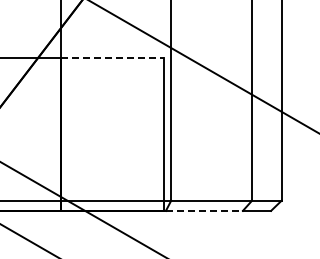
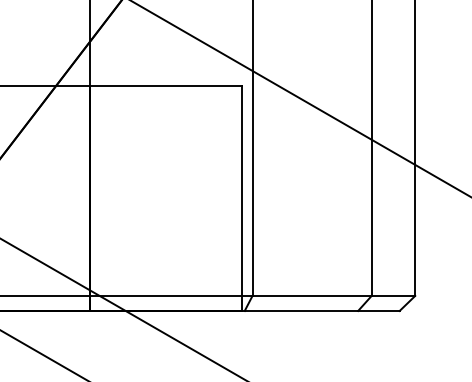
line: (112, 58) -> (166, 86), dashed -> solid
line: (204, 210) -> (301, 310), dashed -> solid

